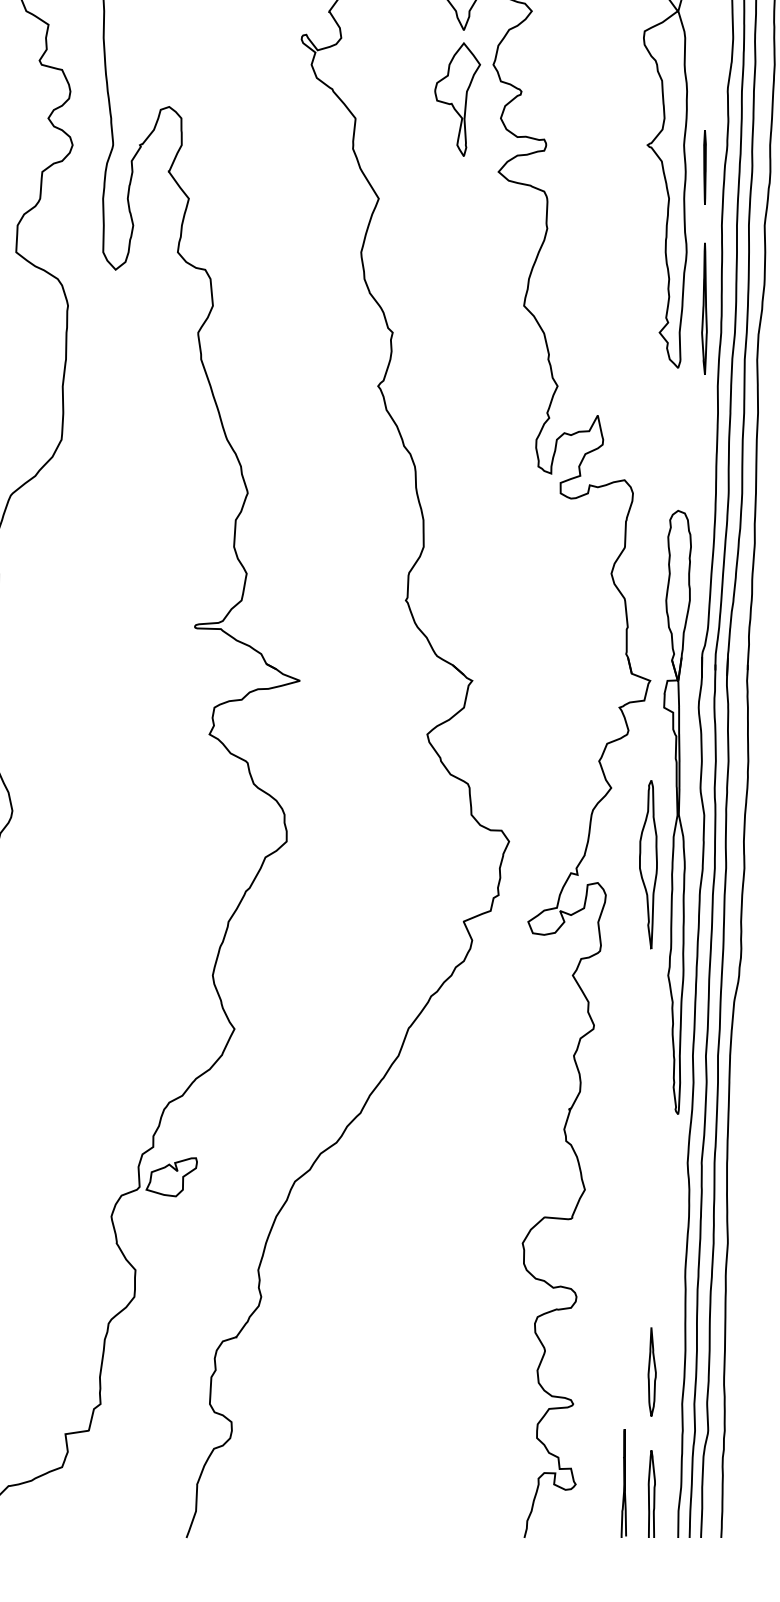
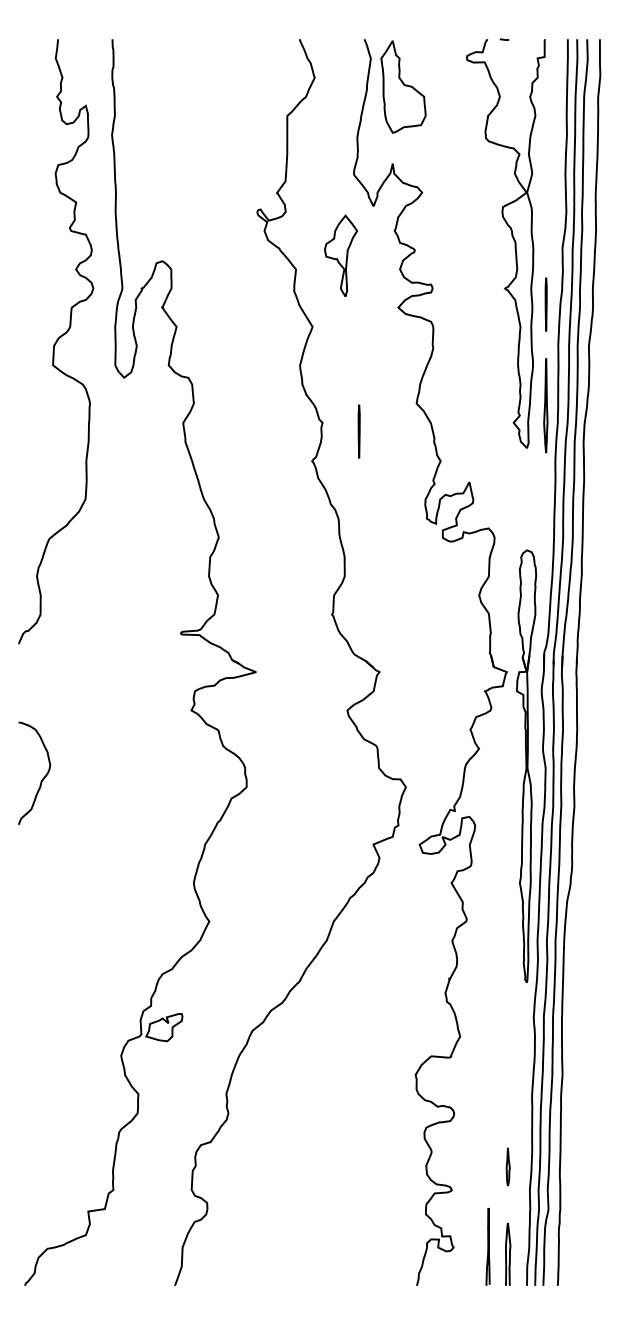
part: (456, 98) -> (340, 255), moved
line: (442, 344) -> (358, 431), added
part: (648, 864) -> (505, 803), removed
part: (650, 1371) -> (507, 1166), size x0.6

